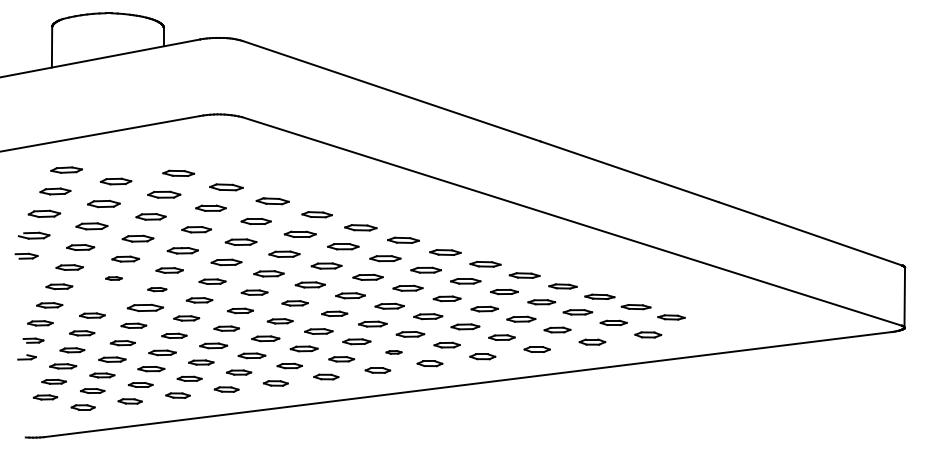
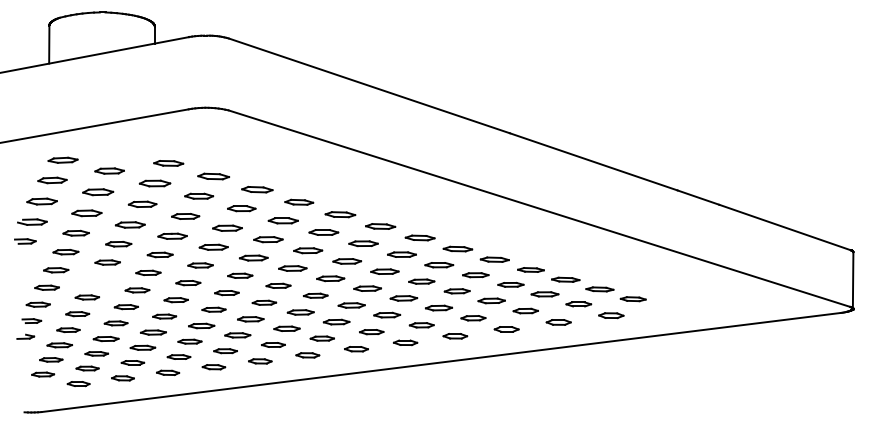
part: (113, 278) -> (107, 262), size x1.67
part: (157, 289) -> (148, 272), size x1.43
part: (145, 308) -> (137, 290), size x0.71
part: (393, 352) -> (371, 332), size x1.67

